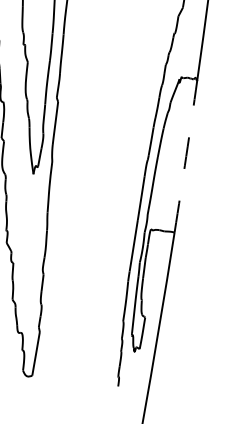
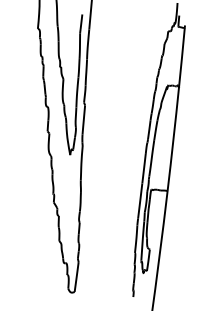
arc: (186, 157) -> (173, 139), dashed -> solid

